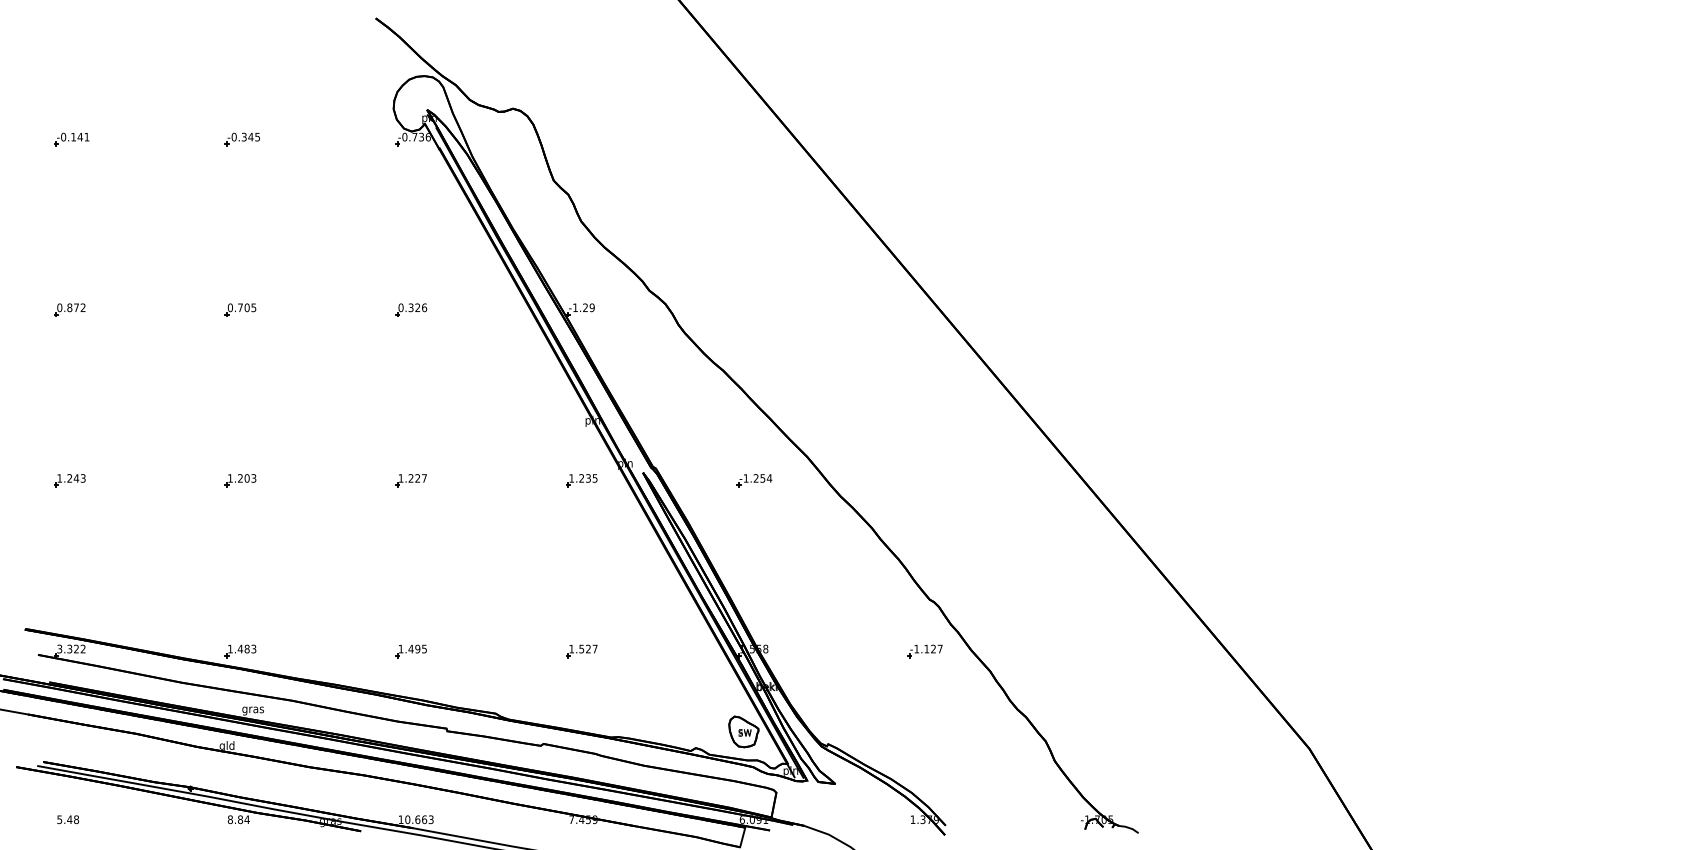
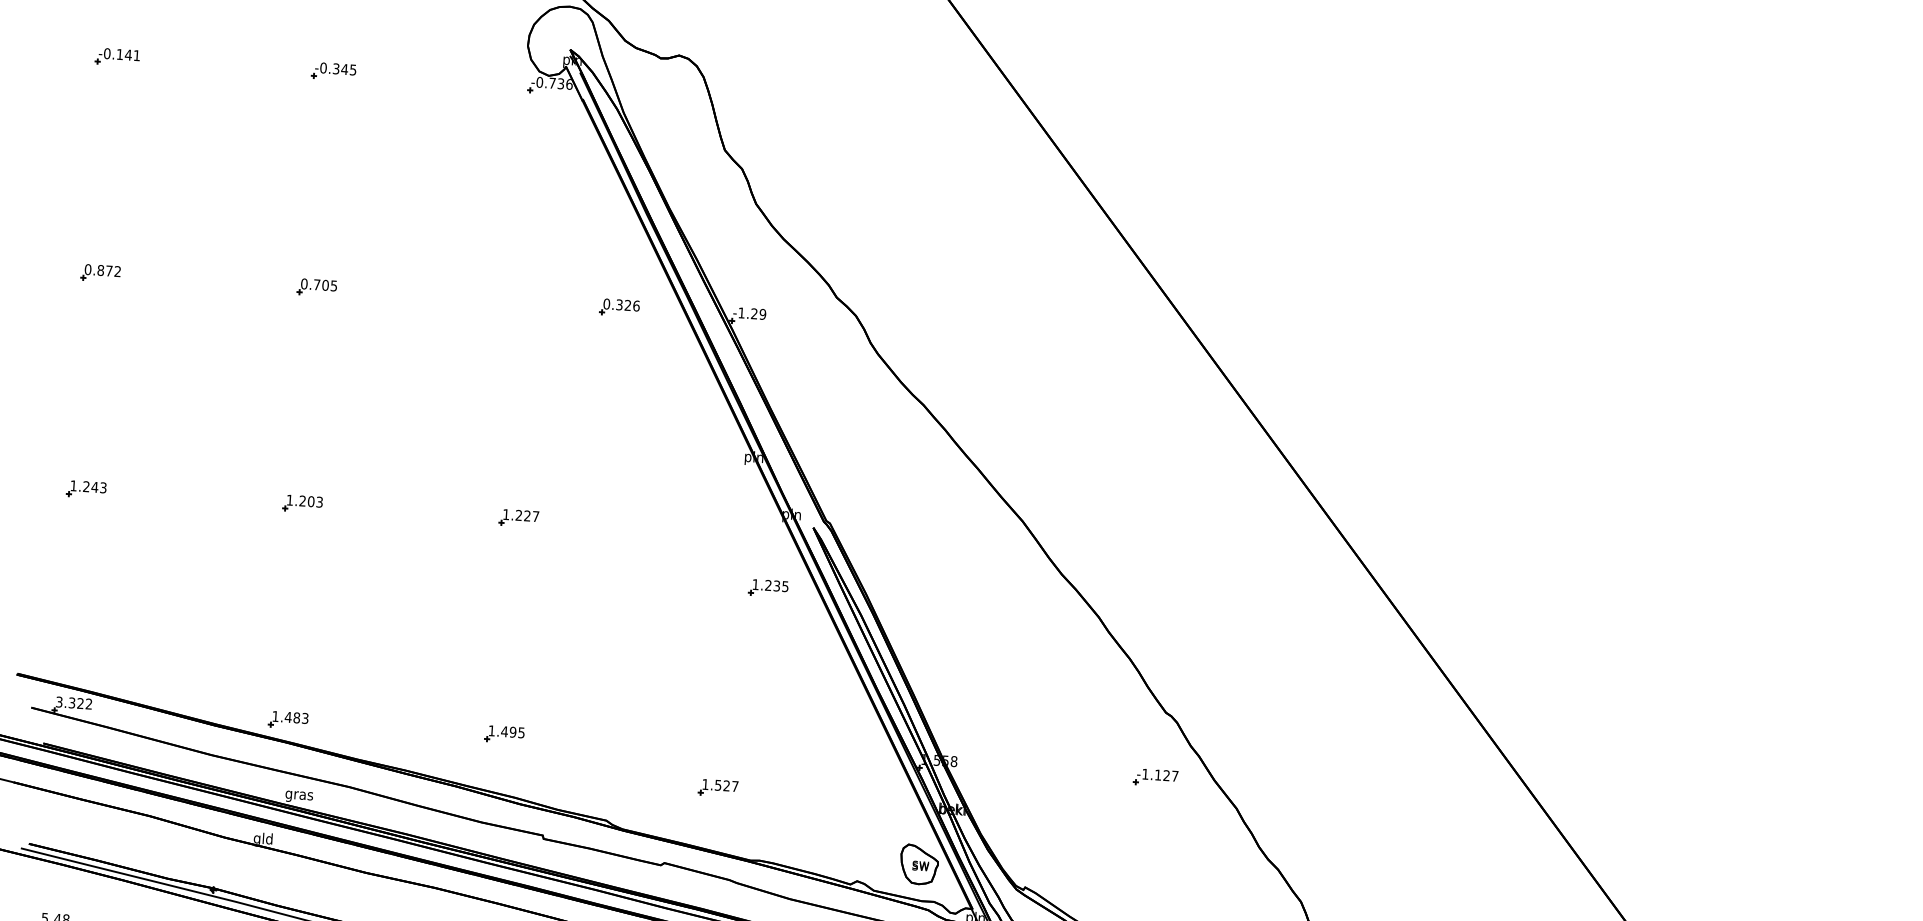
part: (411, 309) -> (619, 307), moved
part: (581, 480) -> (767, 588), moved
part: (754, 480) -> (953, 546), removed
part: (581, 651) -> (717, 788), moved

